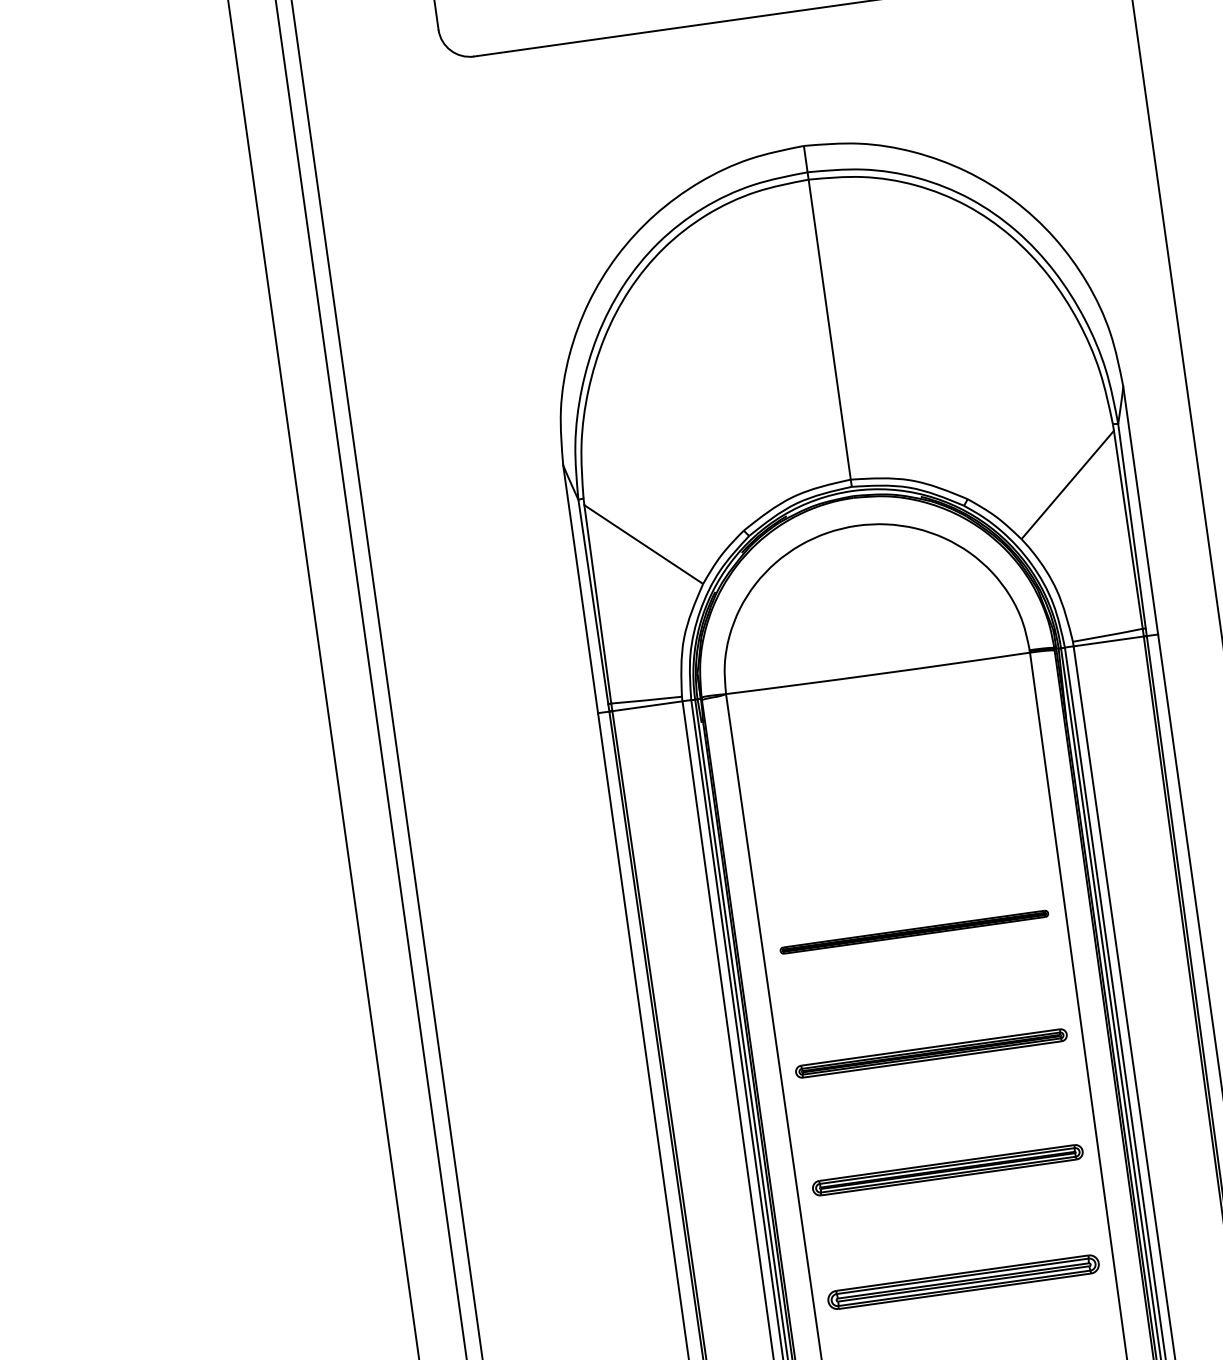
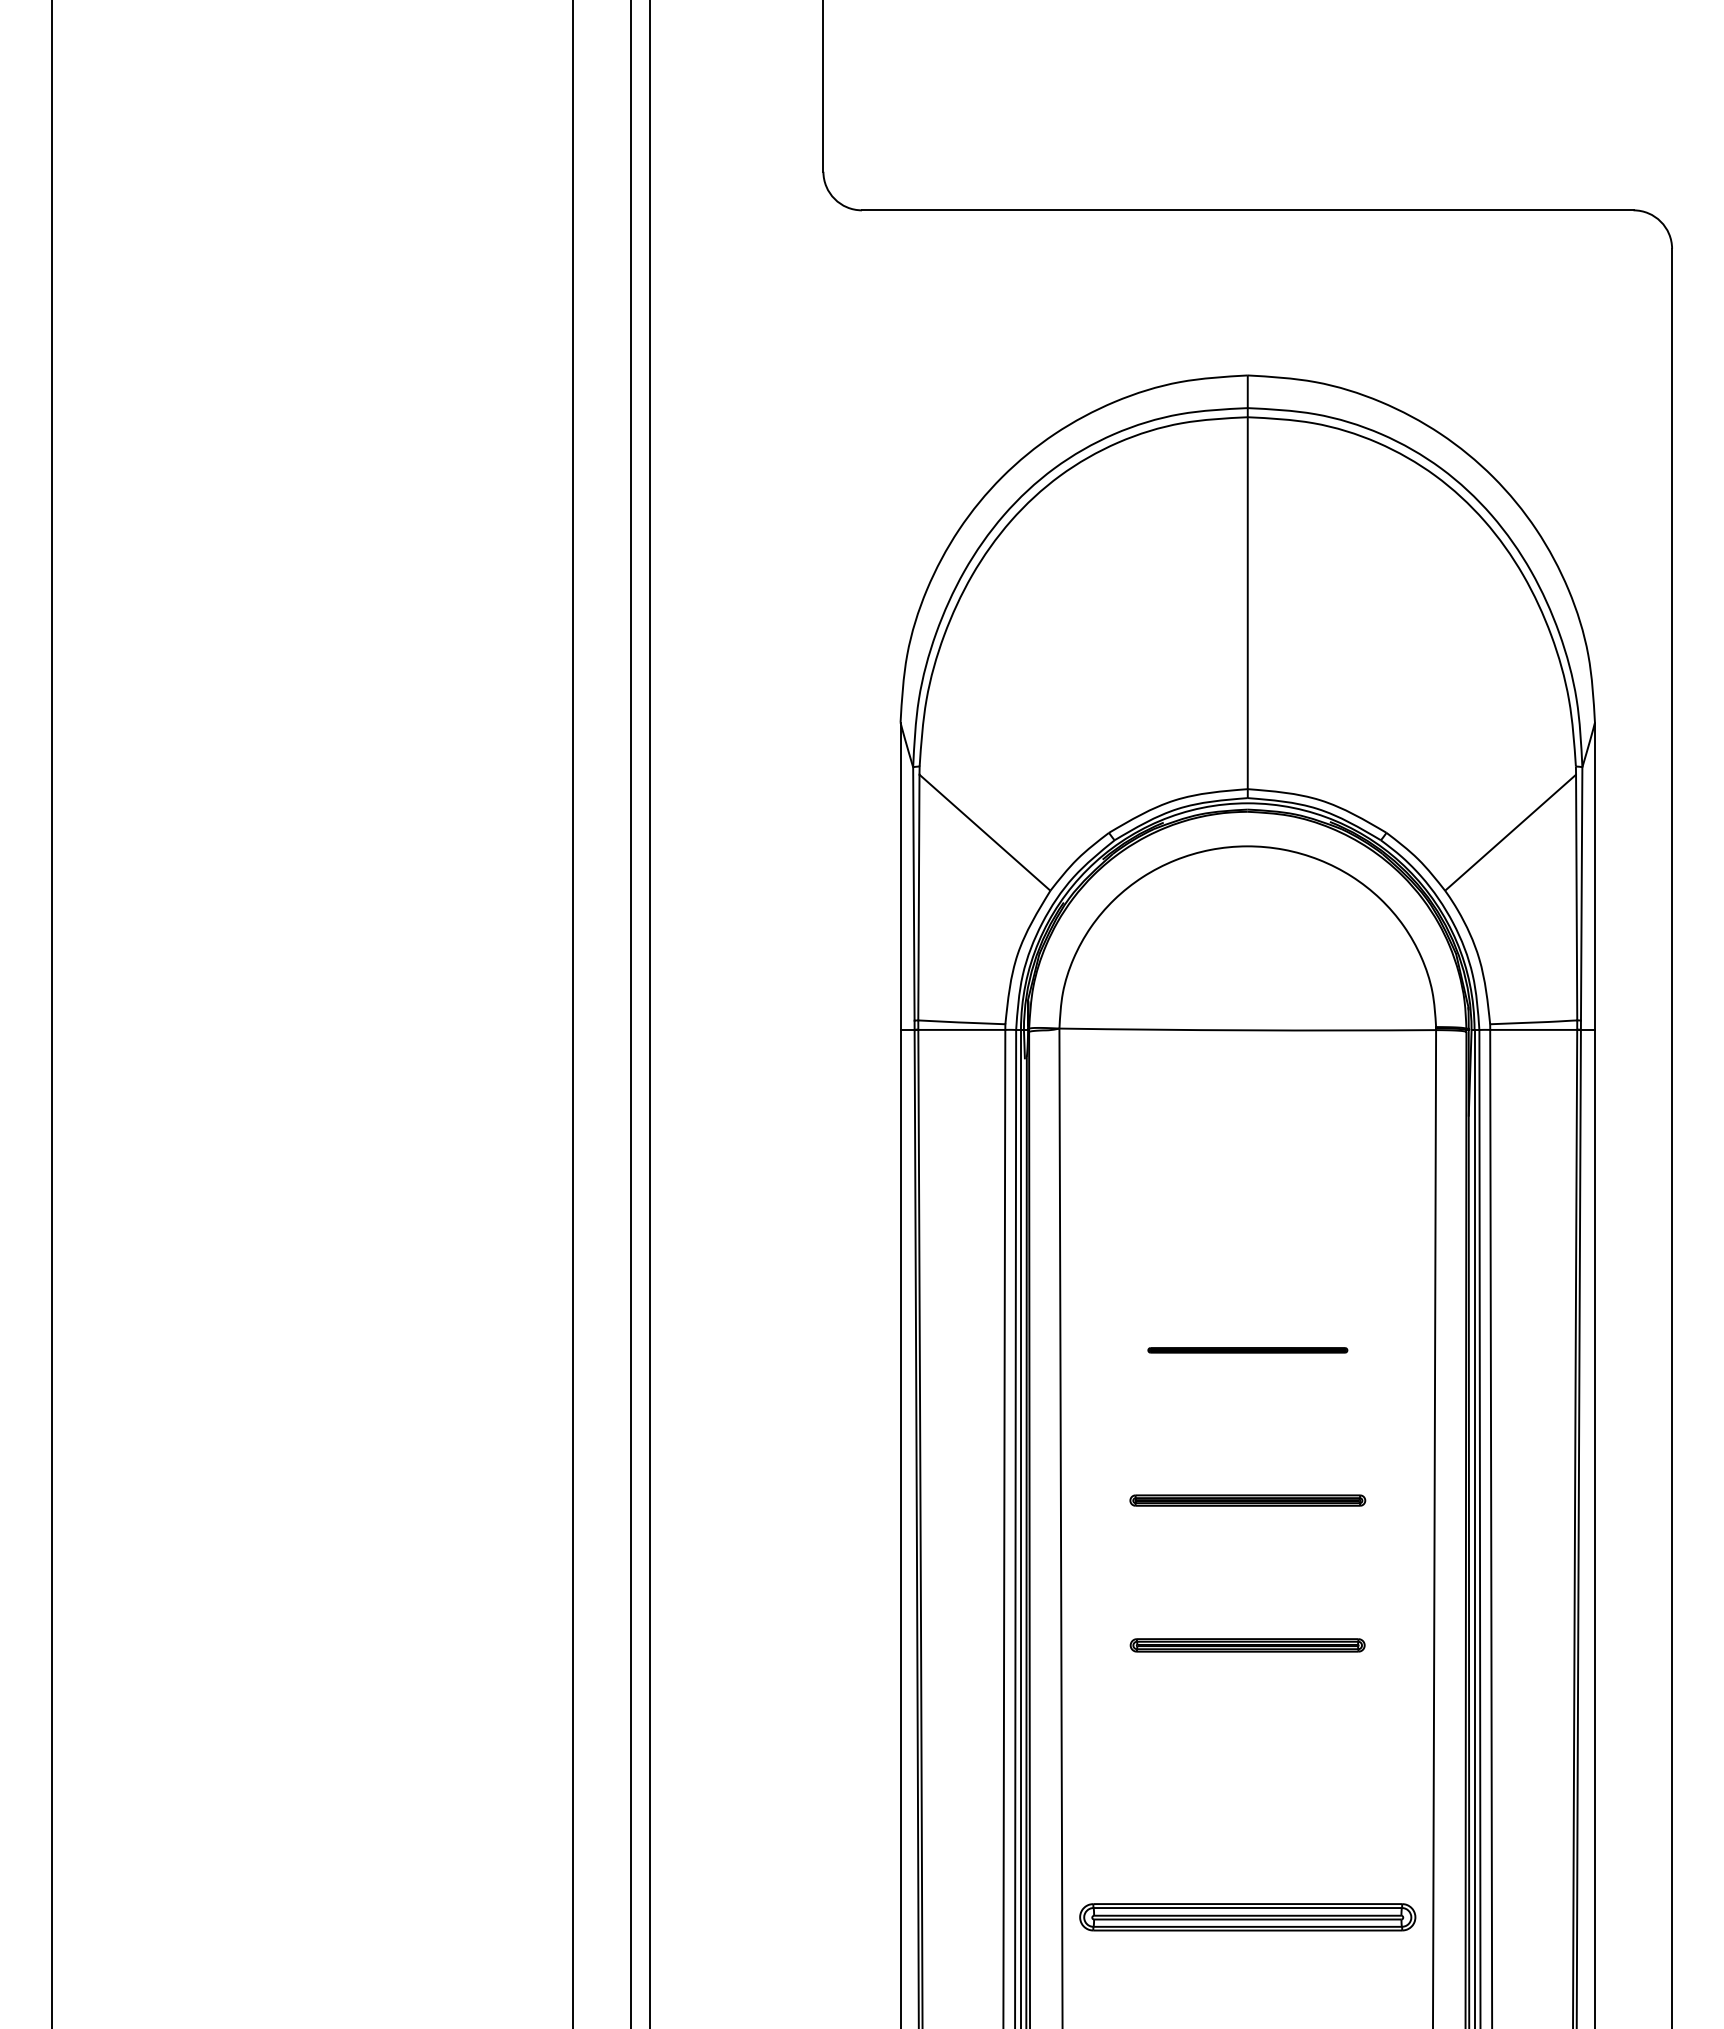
part: (914, 932) -> (1247, 1350), size x0.6
part: (931, 1053) -> (1247, 1500), size x0.7
part: (947, 1170) -> (1247, 1645), size x0.7
part: (963, 1282) -> (1247, 1784), removed

